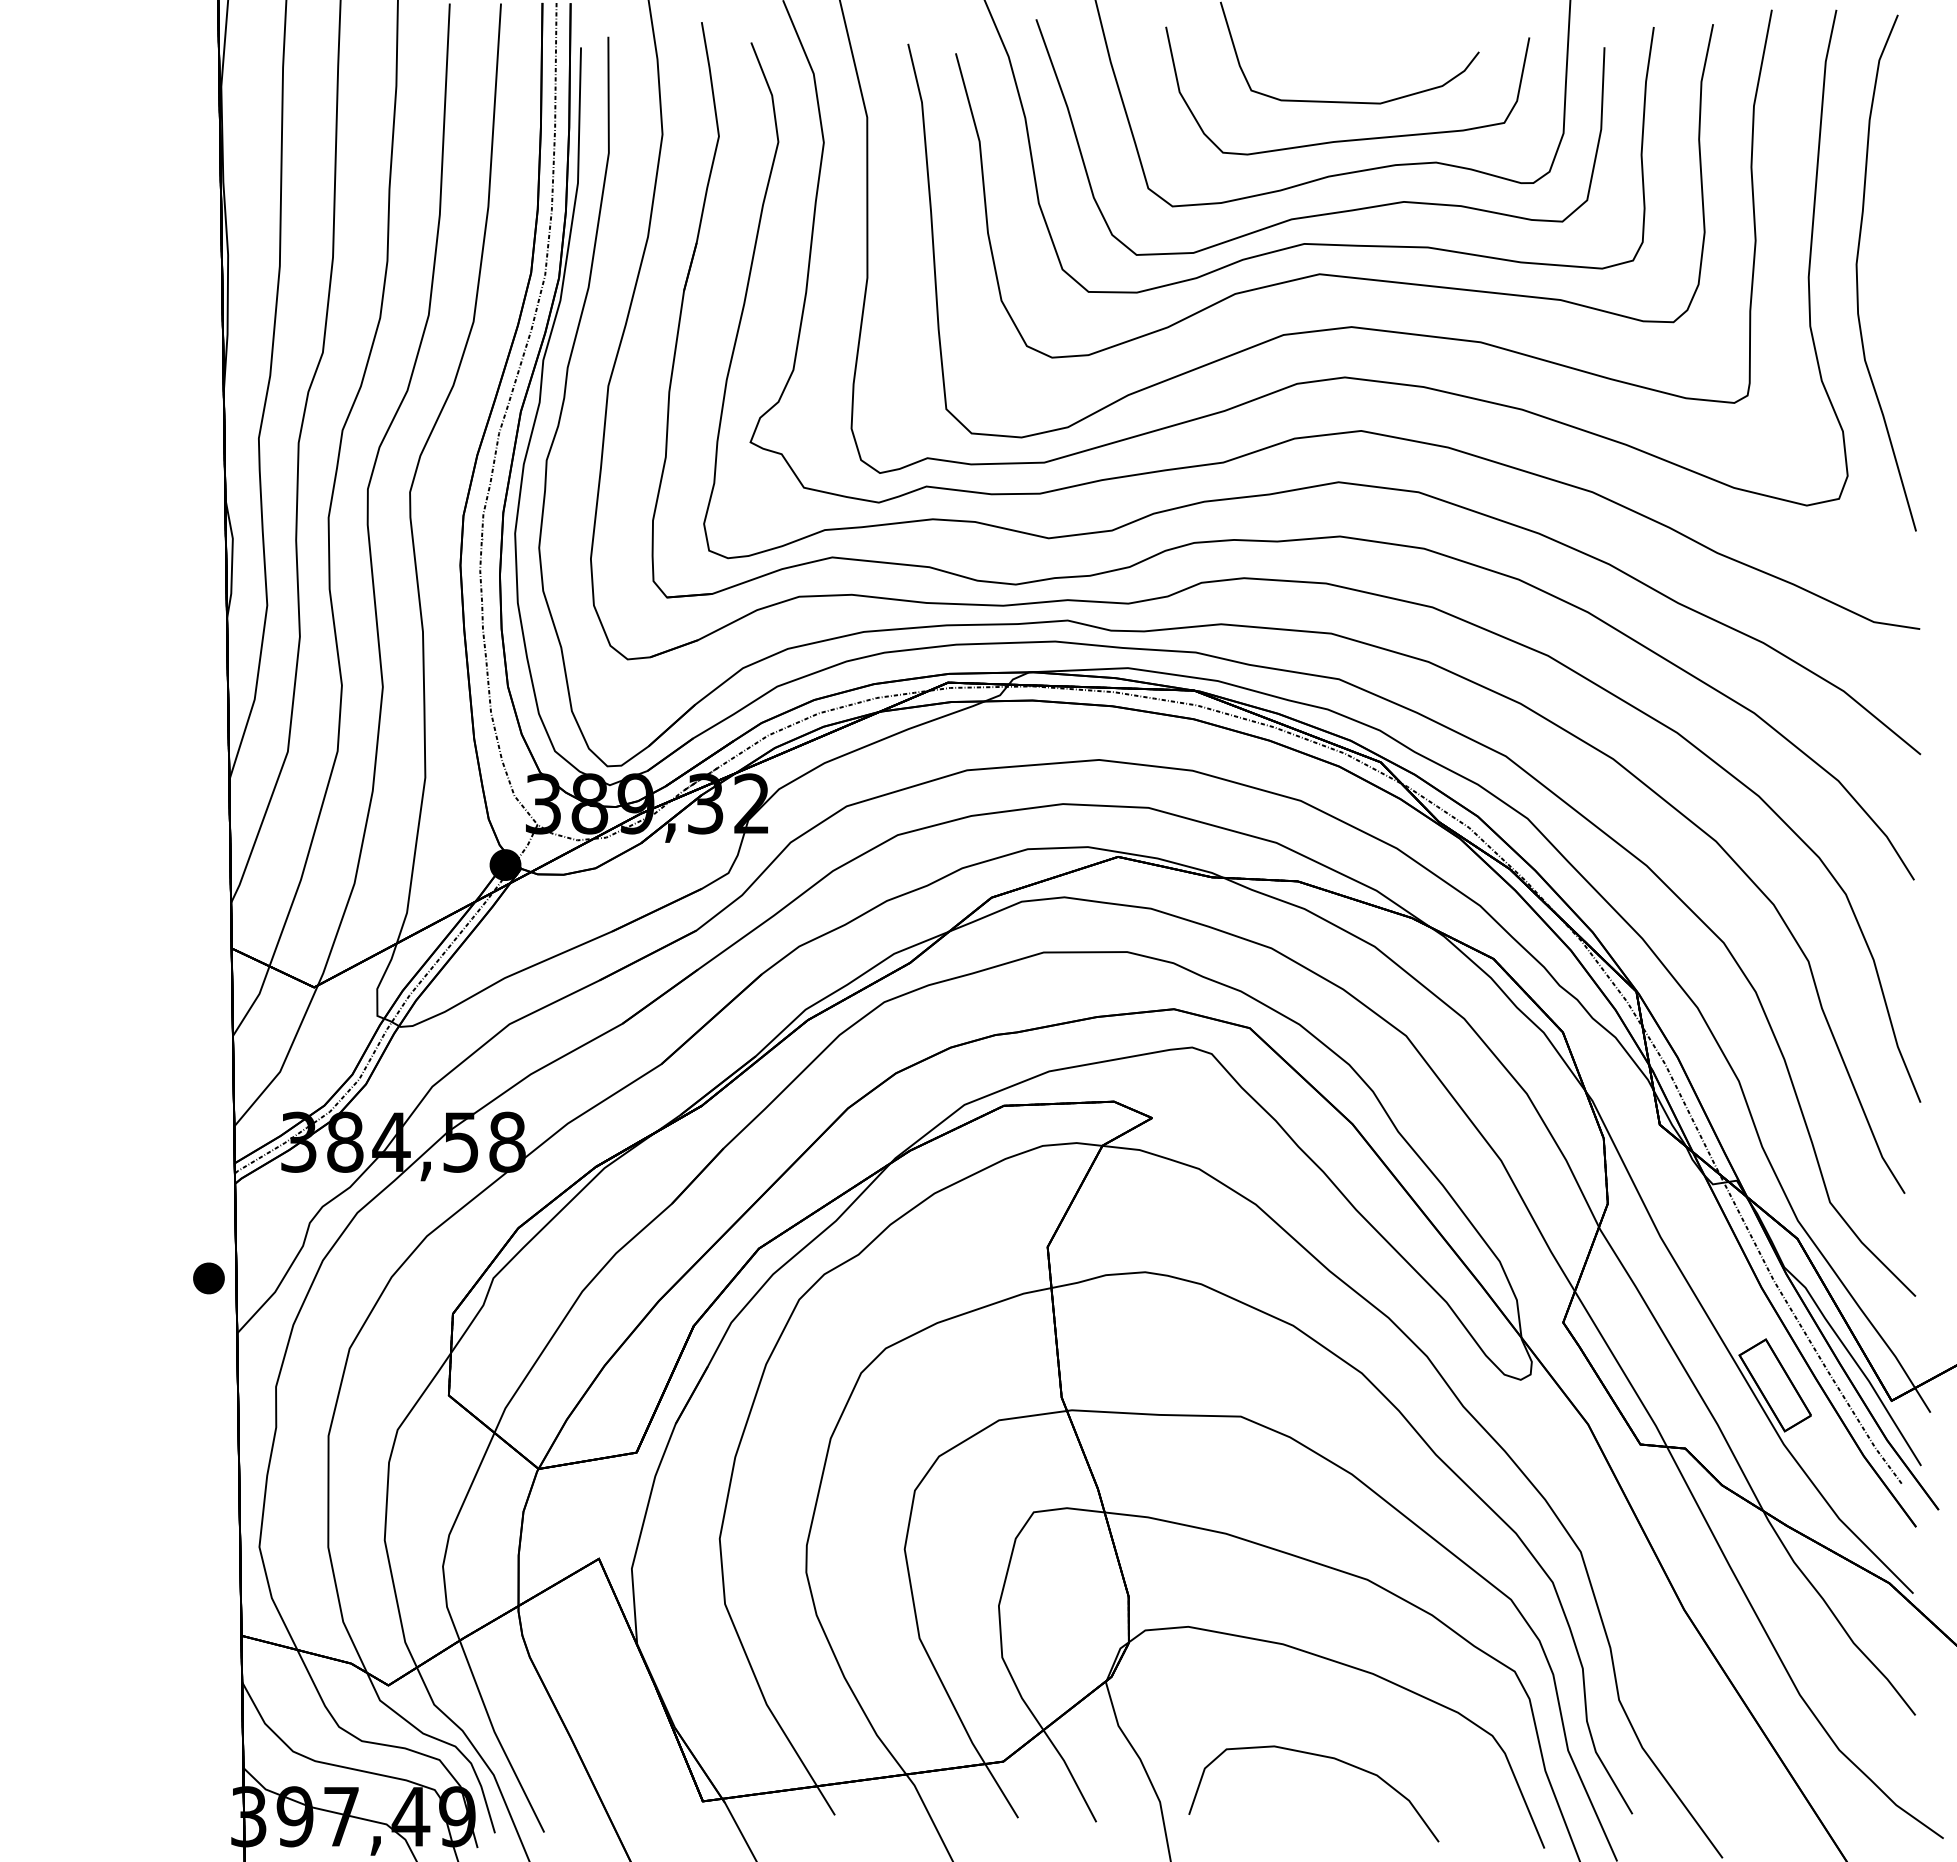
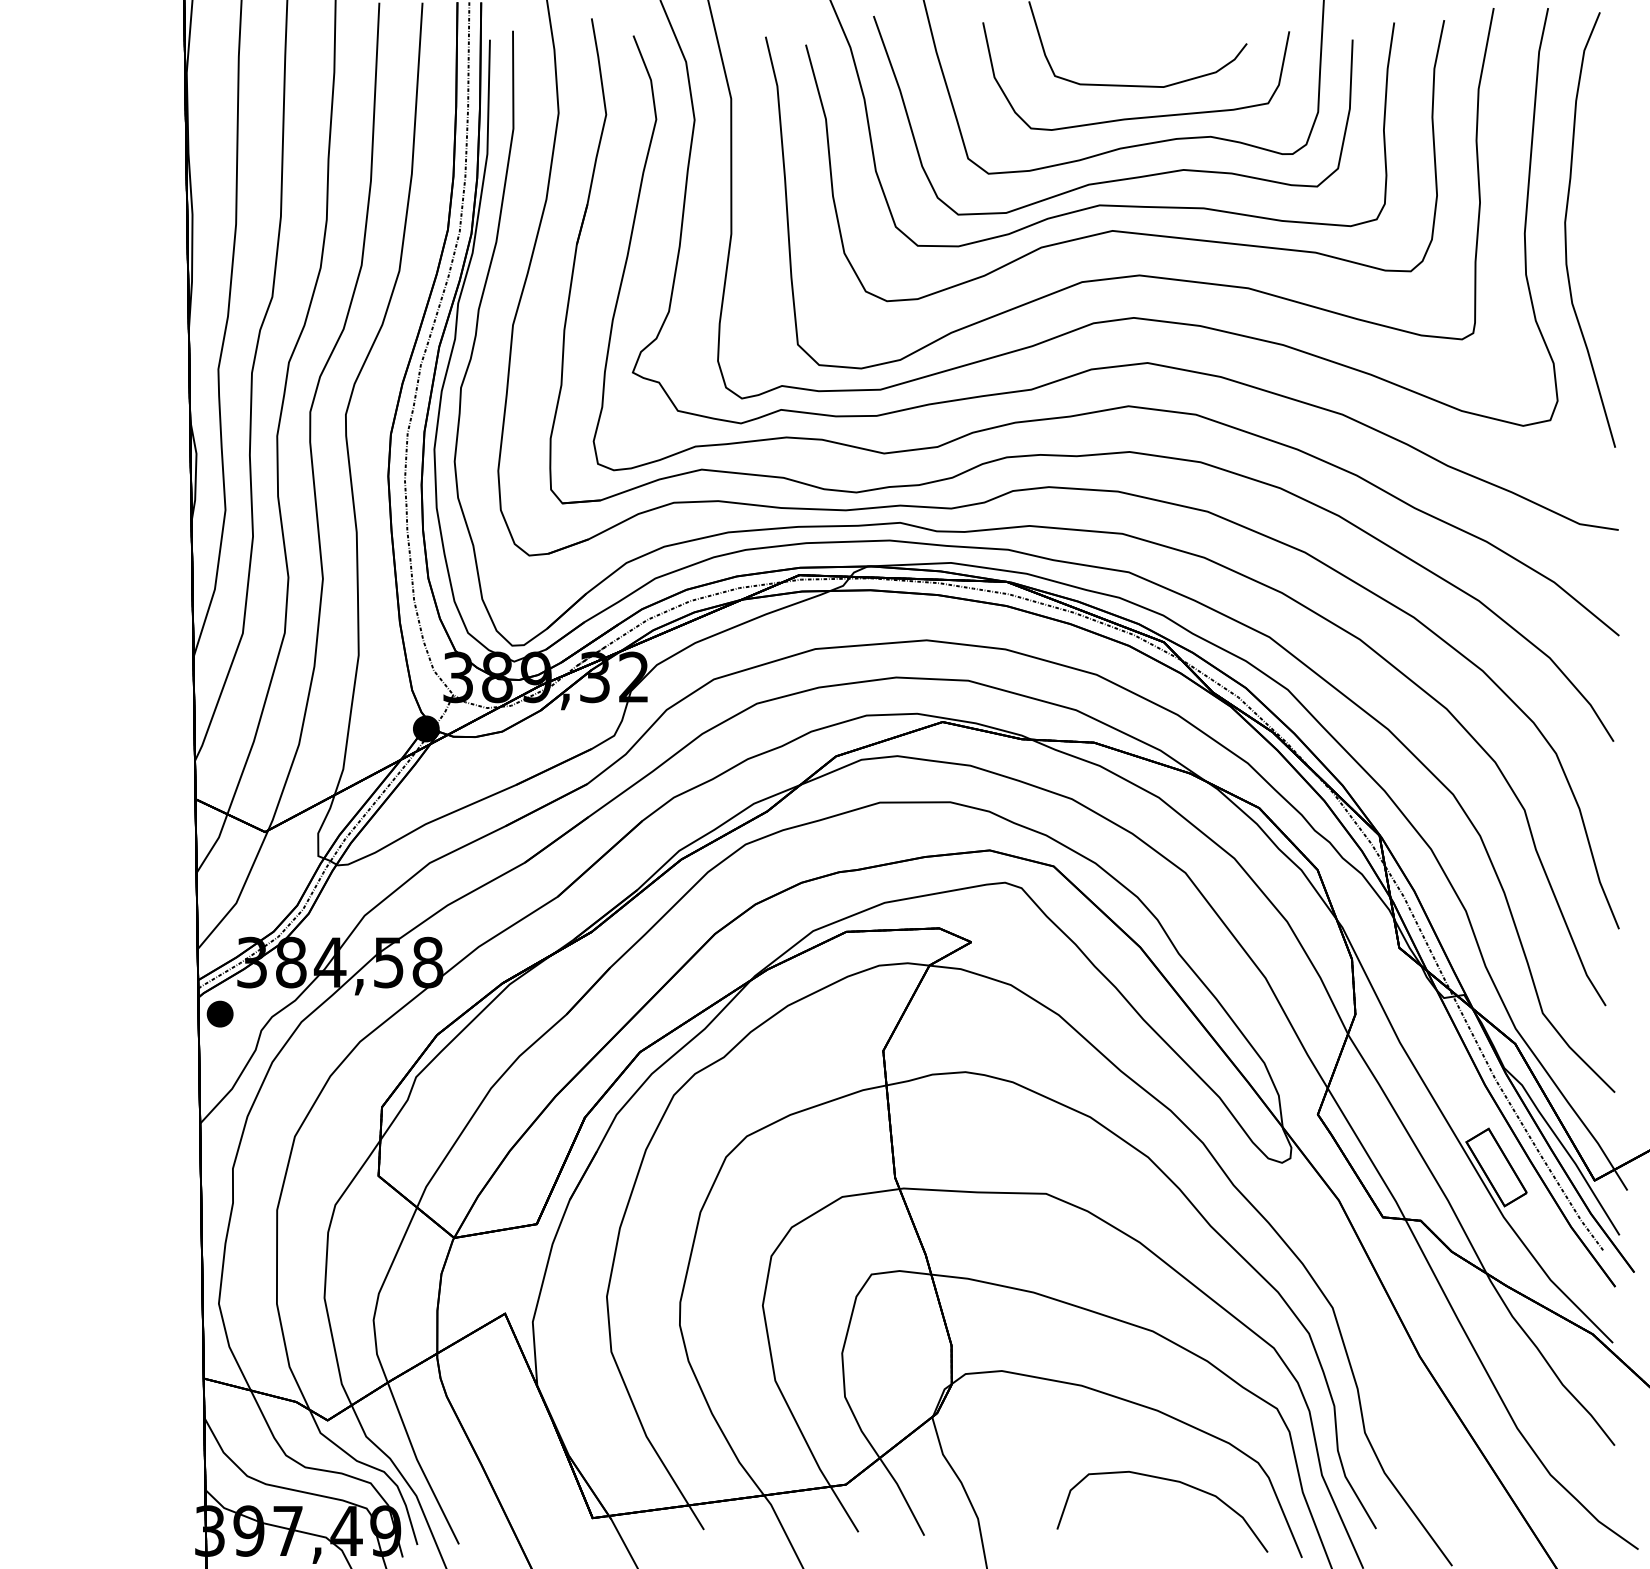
part: (208, 1278) -> (219, 1014), moved
curve: (1318, 1756) -> (1166, 1480), moved

